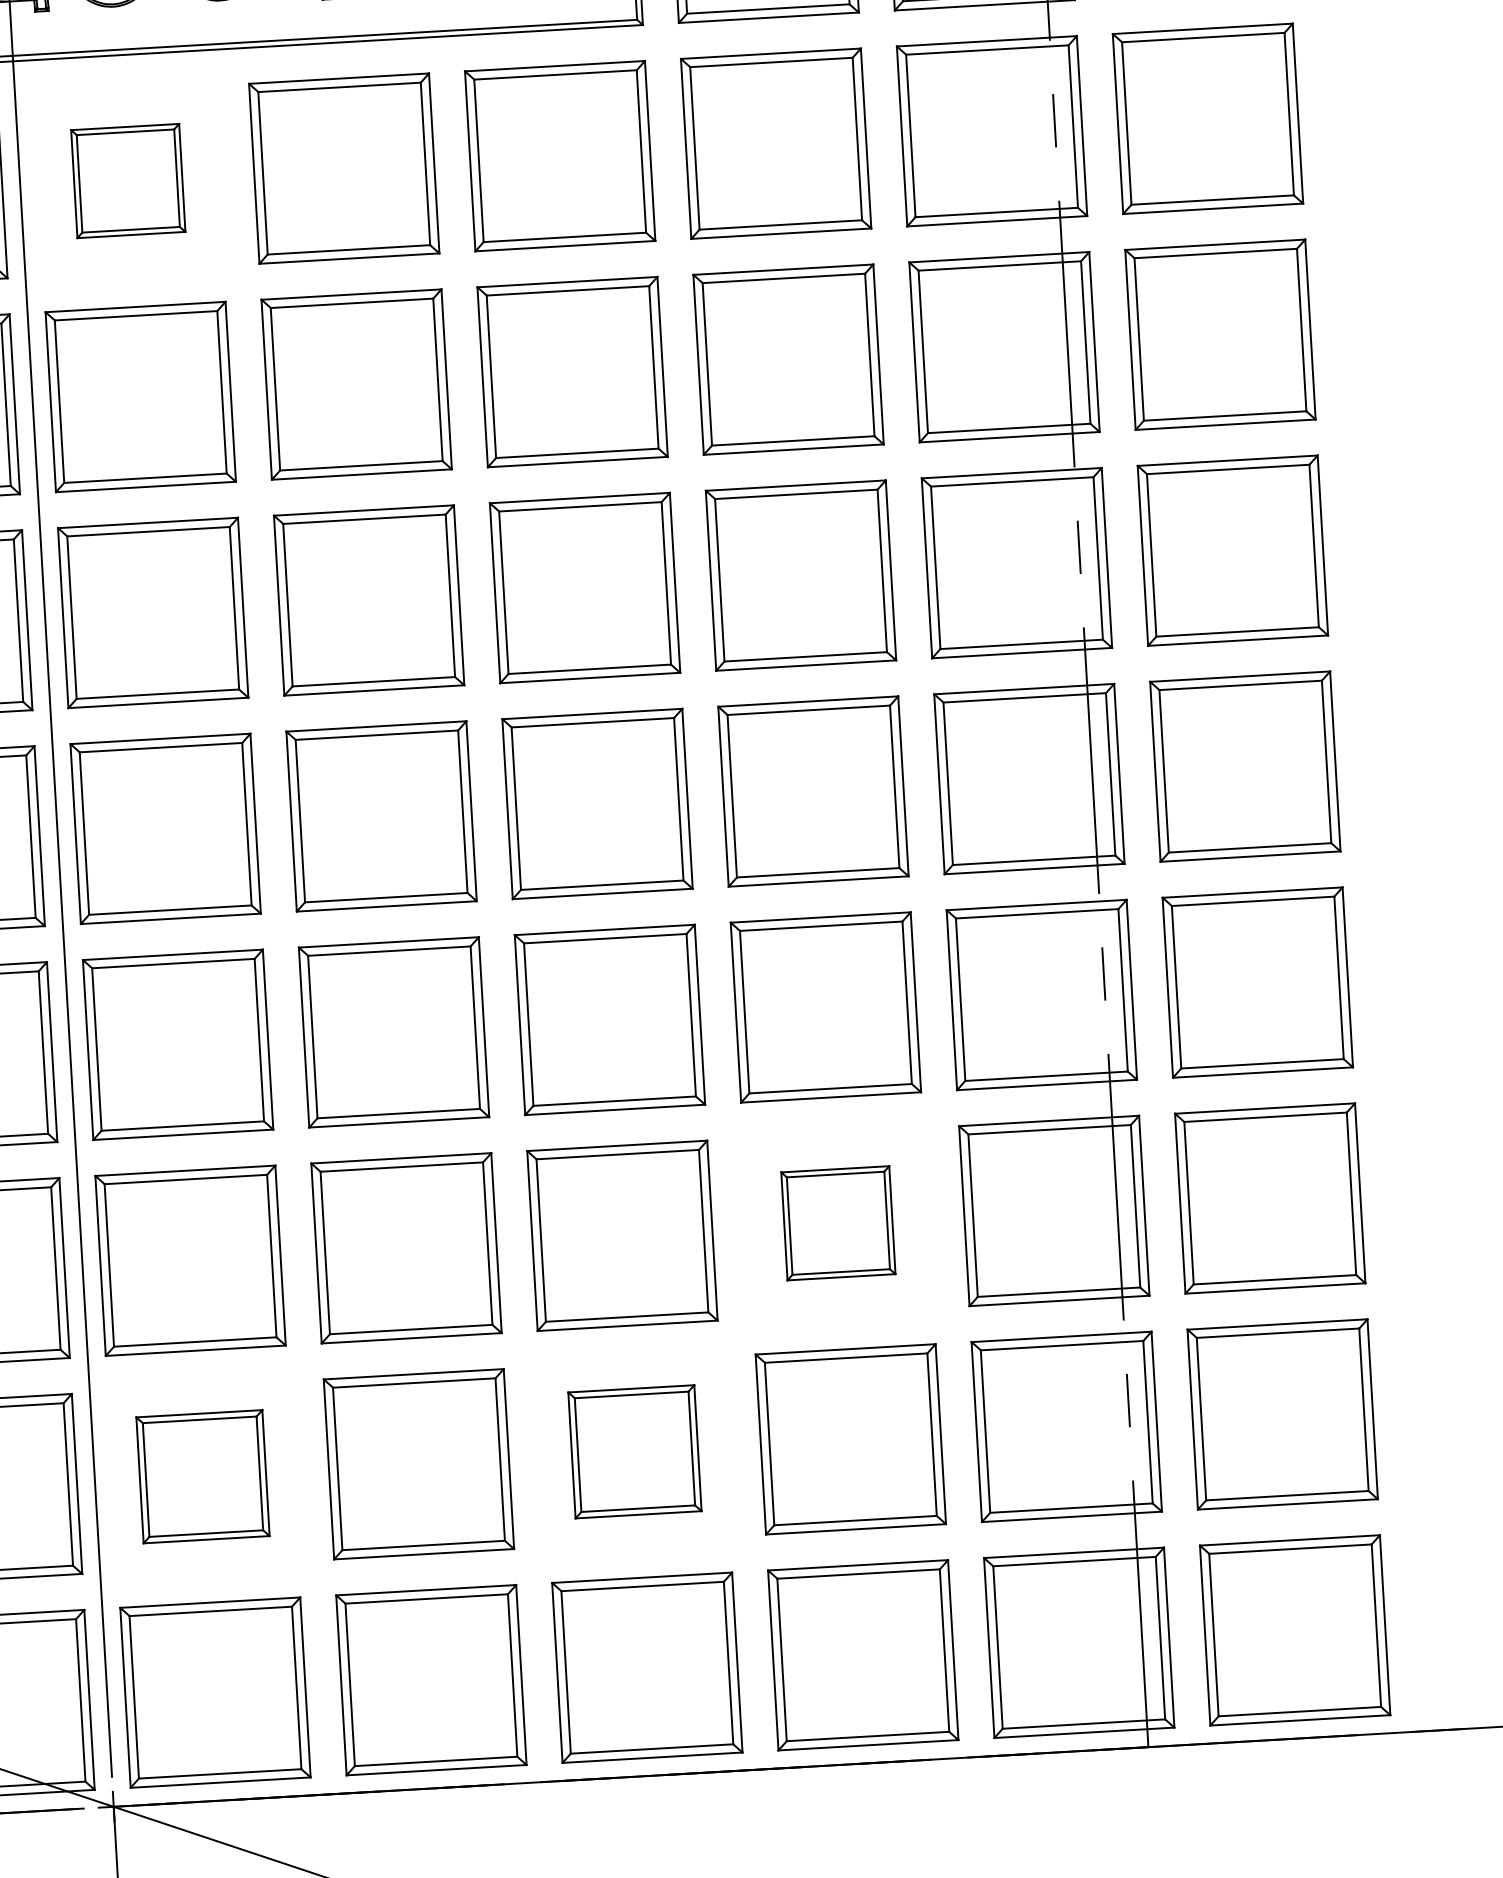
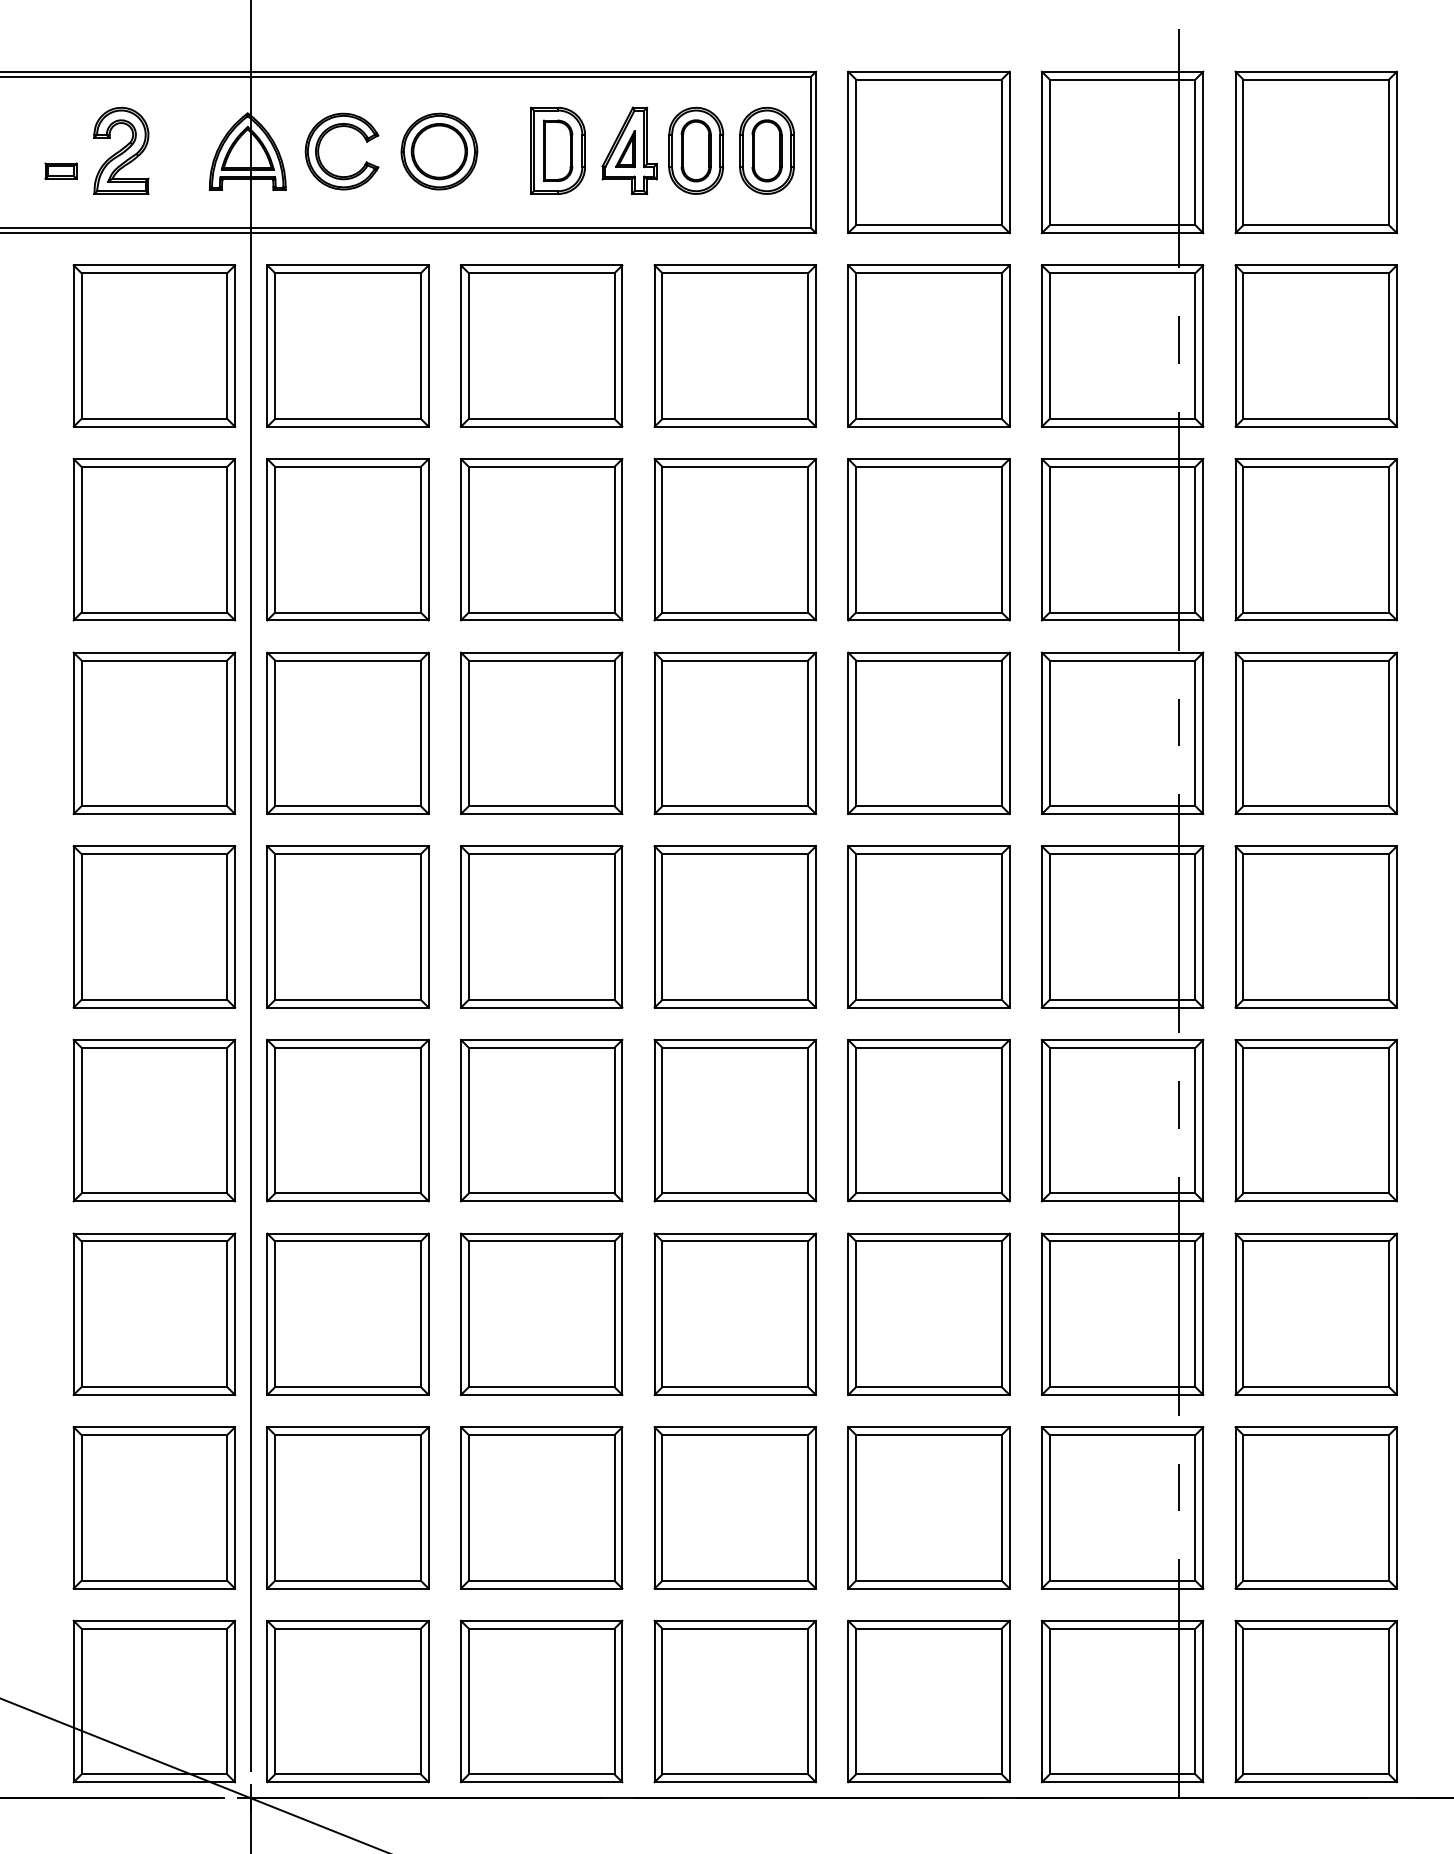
part: (127, 180) -> (347, 345), size x1.67
part: (837, 1222) -> (928, 1313), size x1.67
part: (635, 1451) -> (735, 1507), size x1.43
part: (202, 1476) -> (347, 1507), size x1.43

